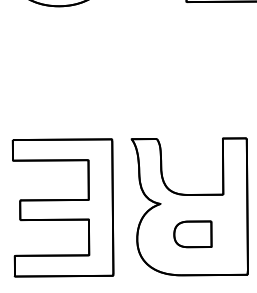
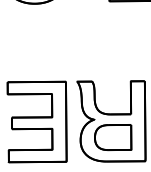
part: (193, 234) -> (113, 137), size x1.67

